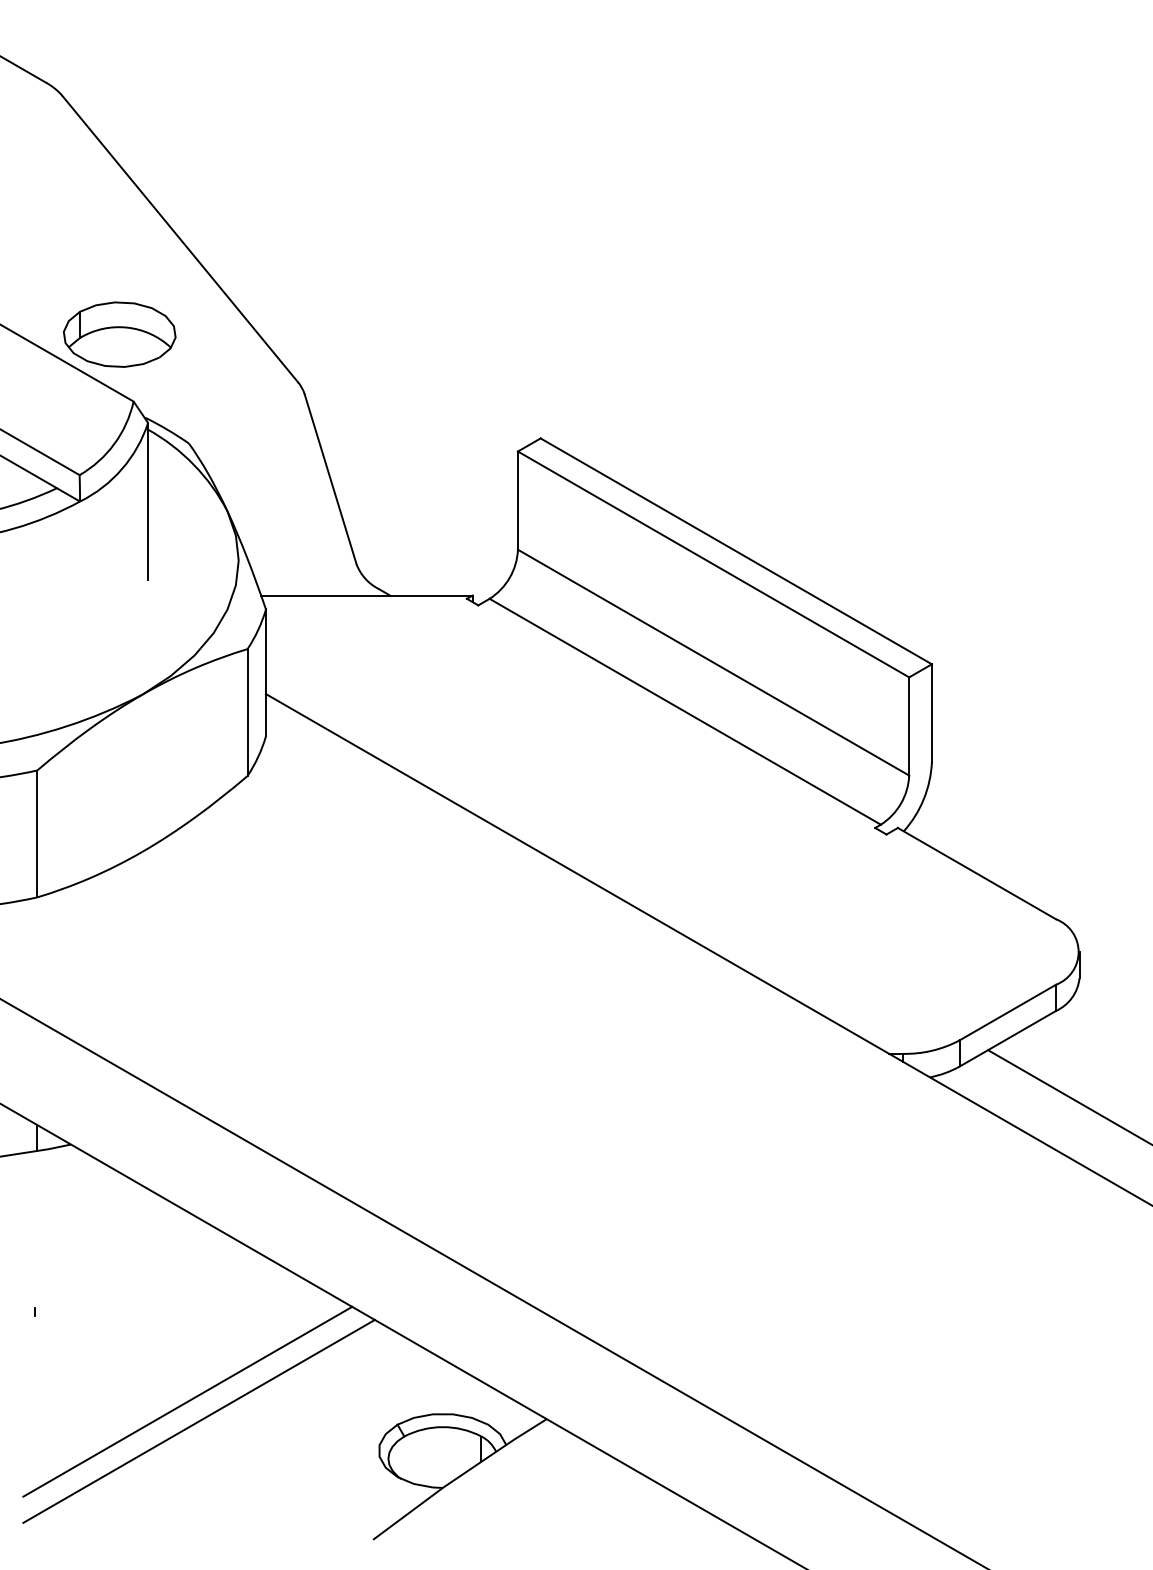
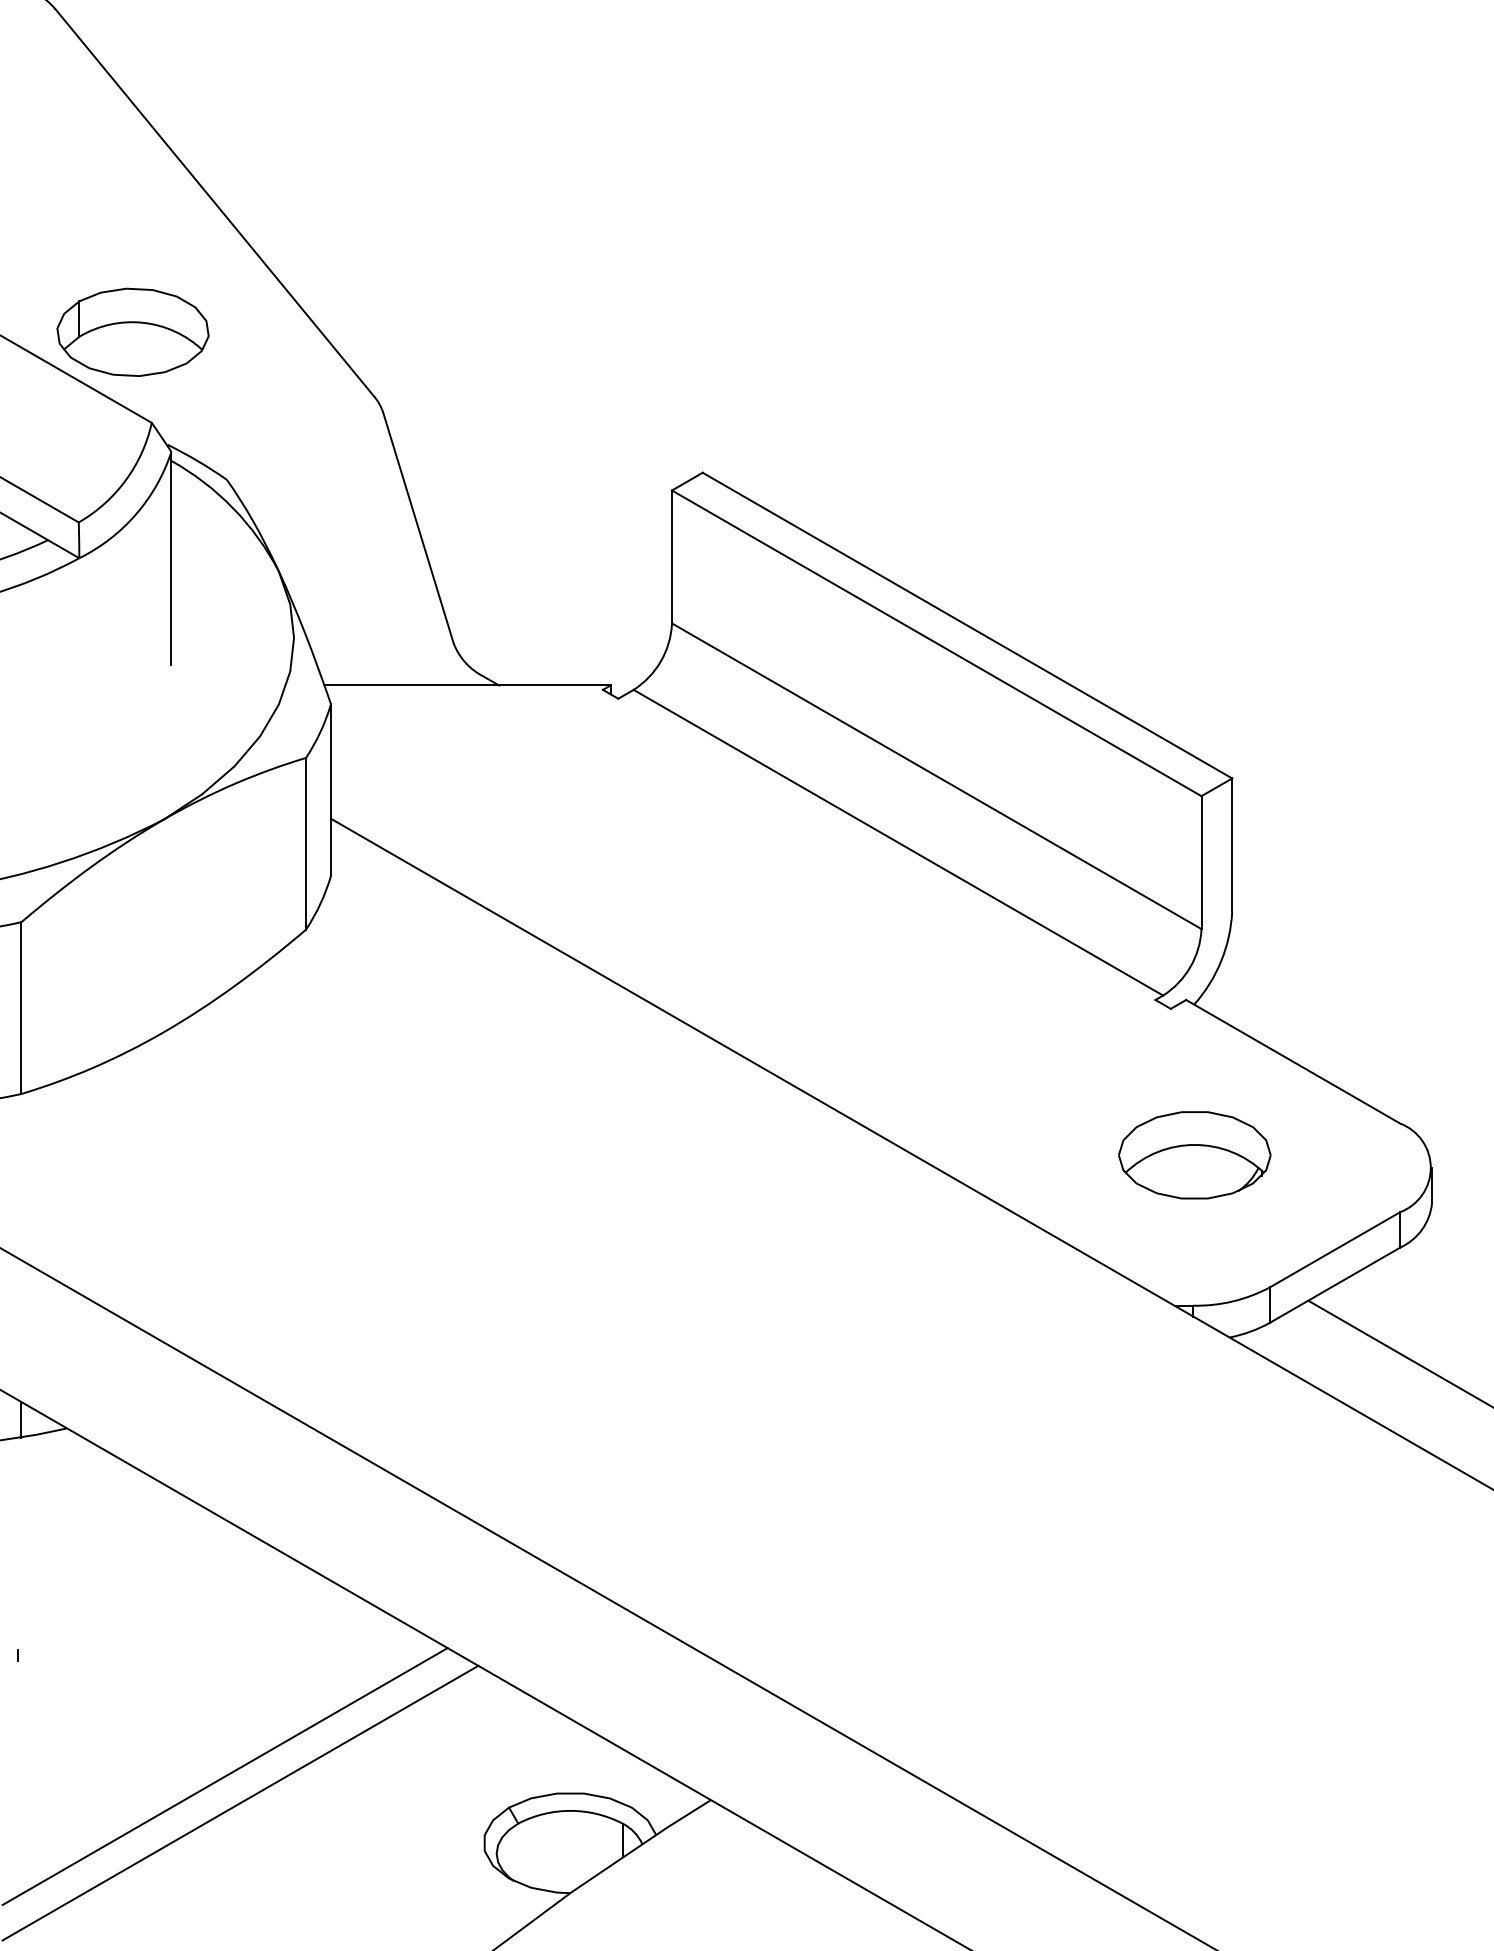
part: (904, 942) -> (1195, 1154), added

